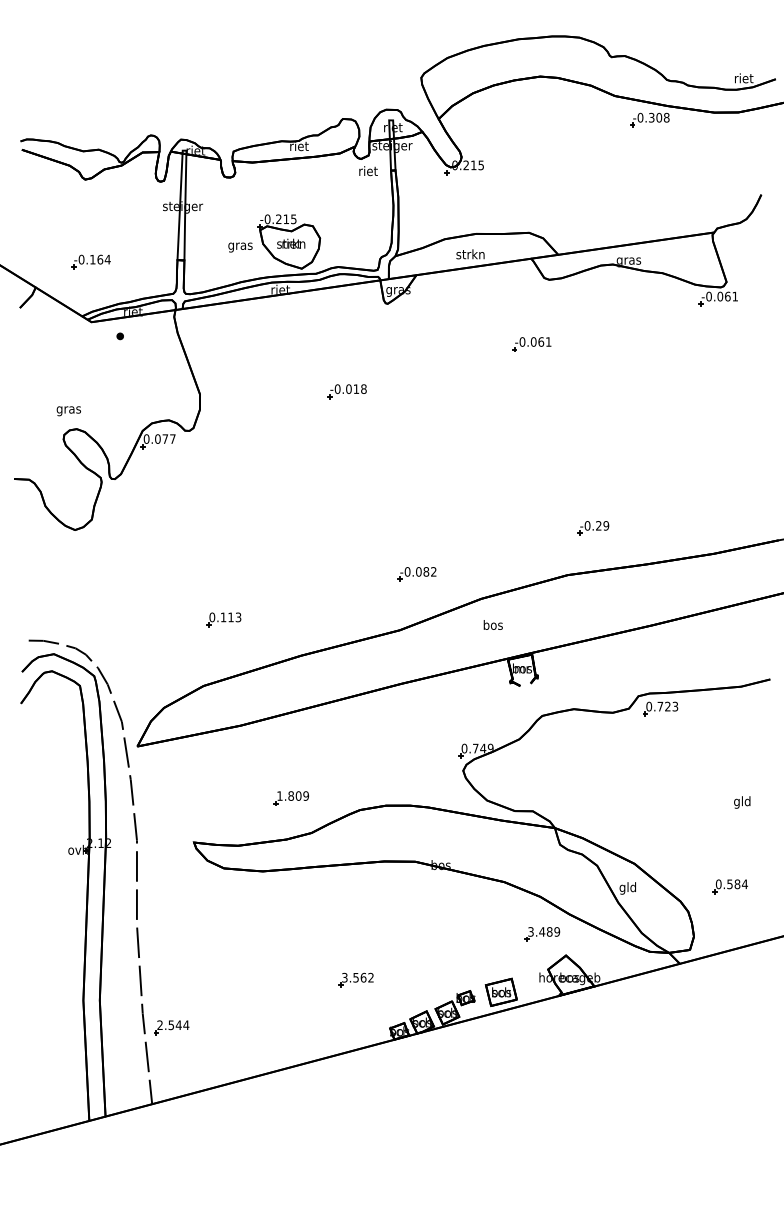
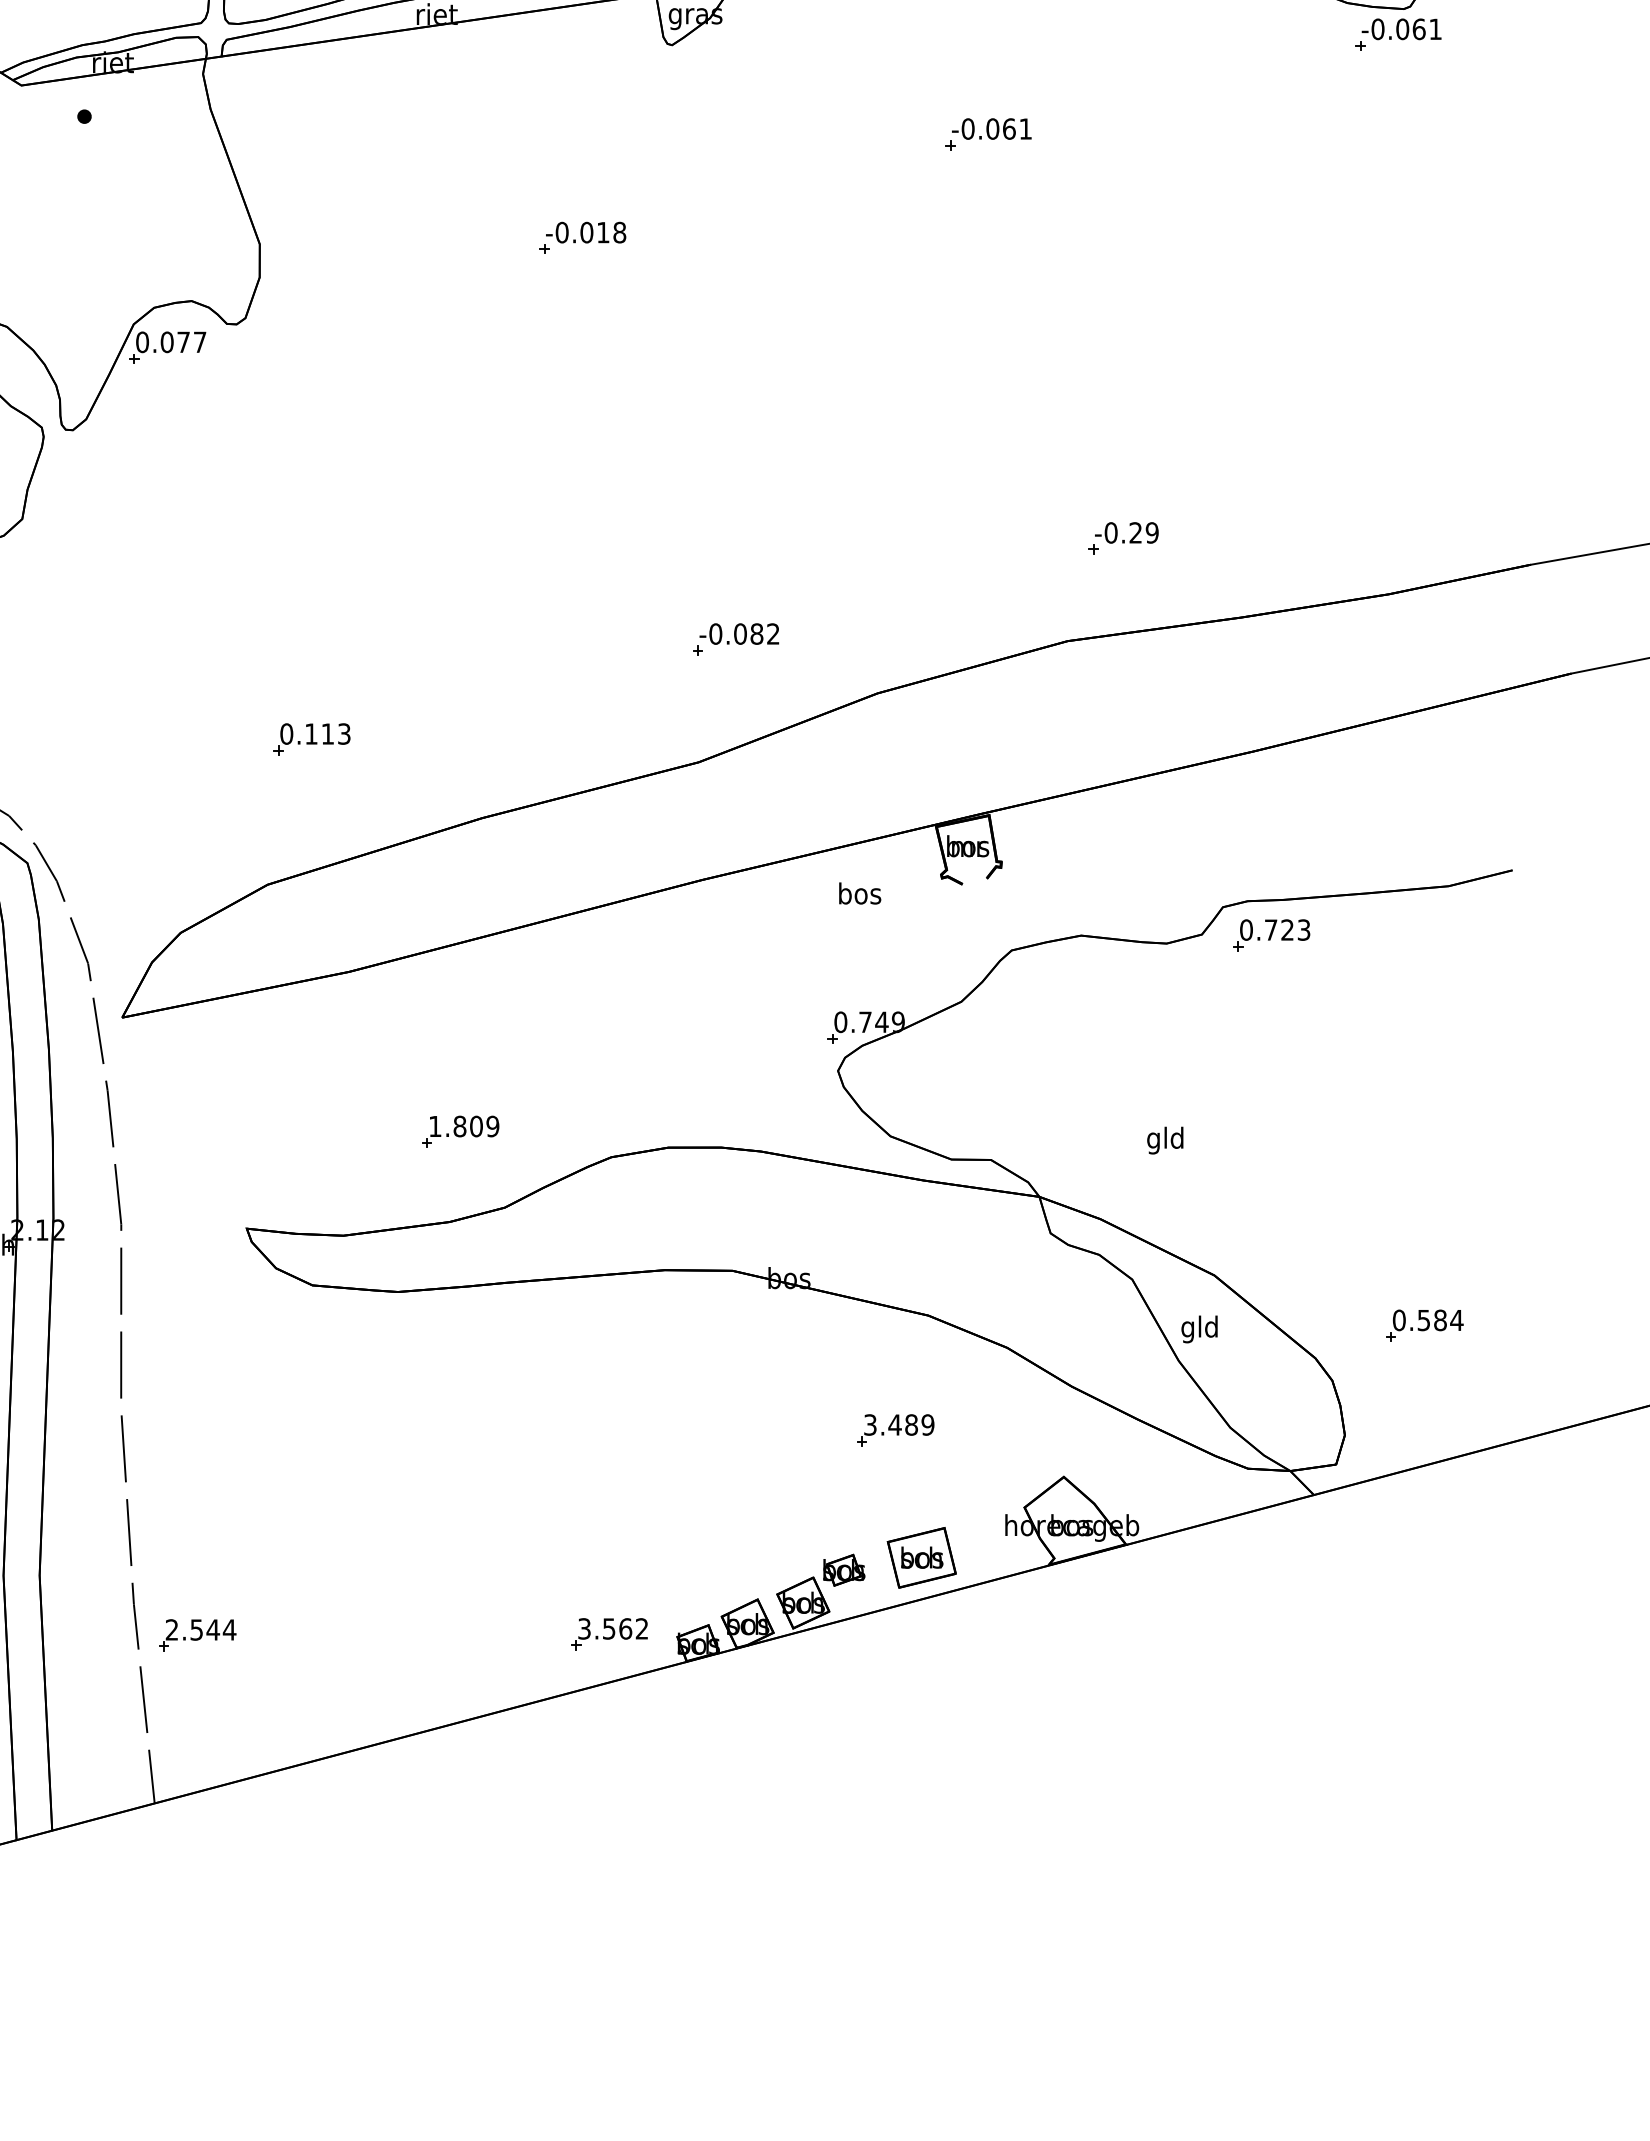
text: (492, 624) -> (858, 892), moved
text: (742, 802) -> (1165, 1140), moved
part: (542, 934) -> (895, 1430), moved
part: (355, 979) -> (607, 1632), moved

